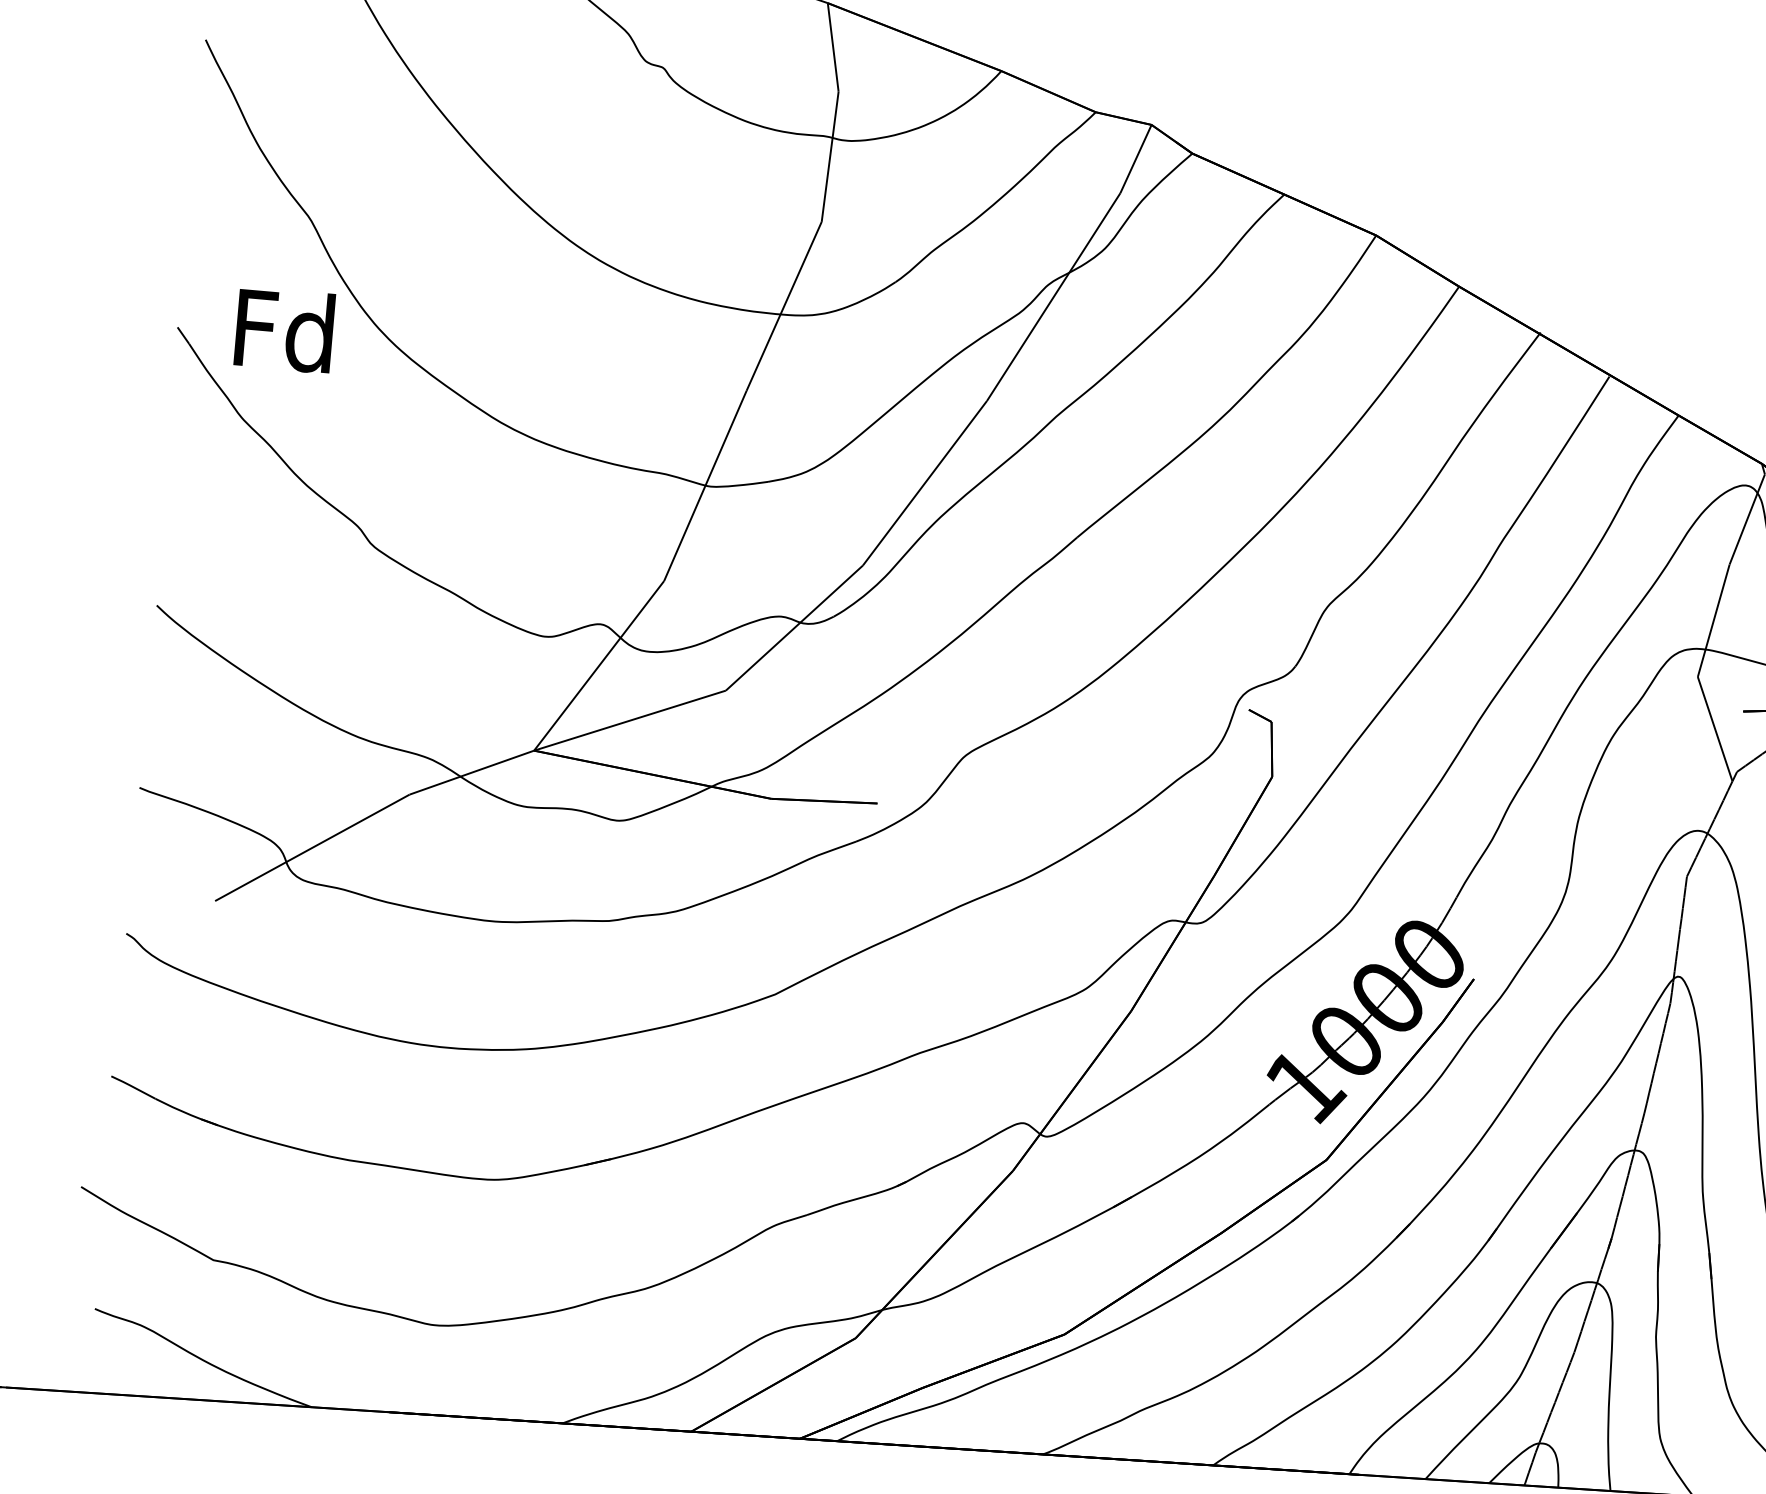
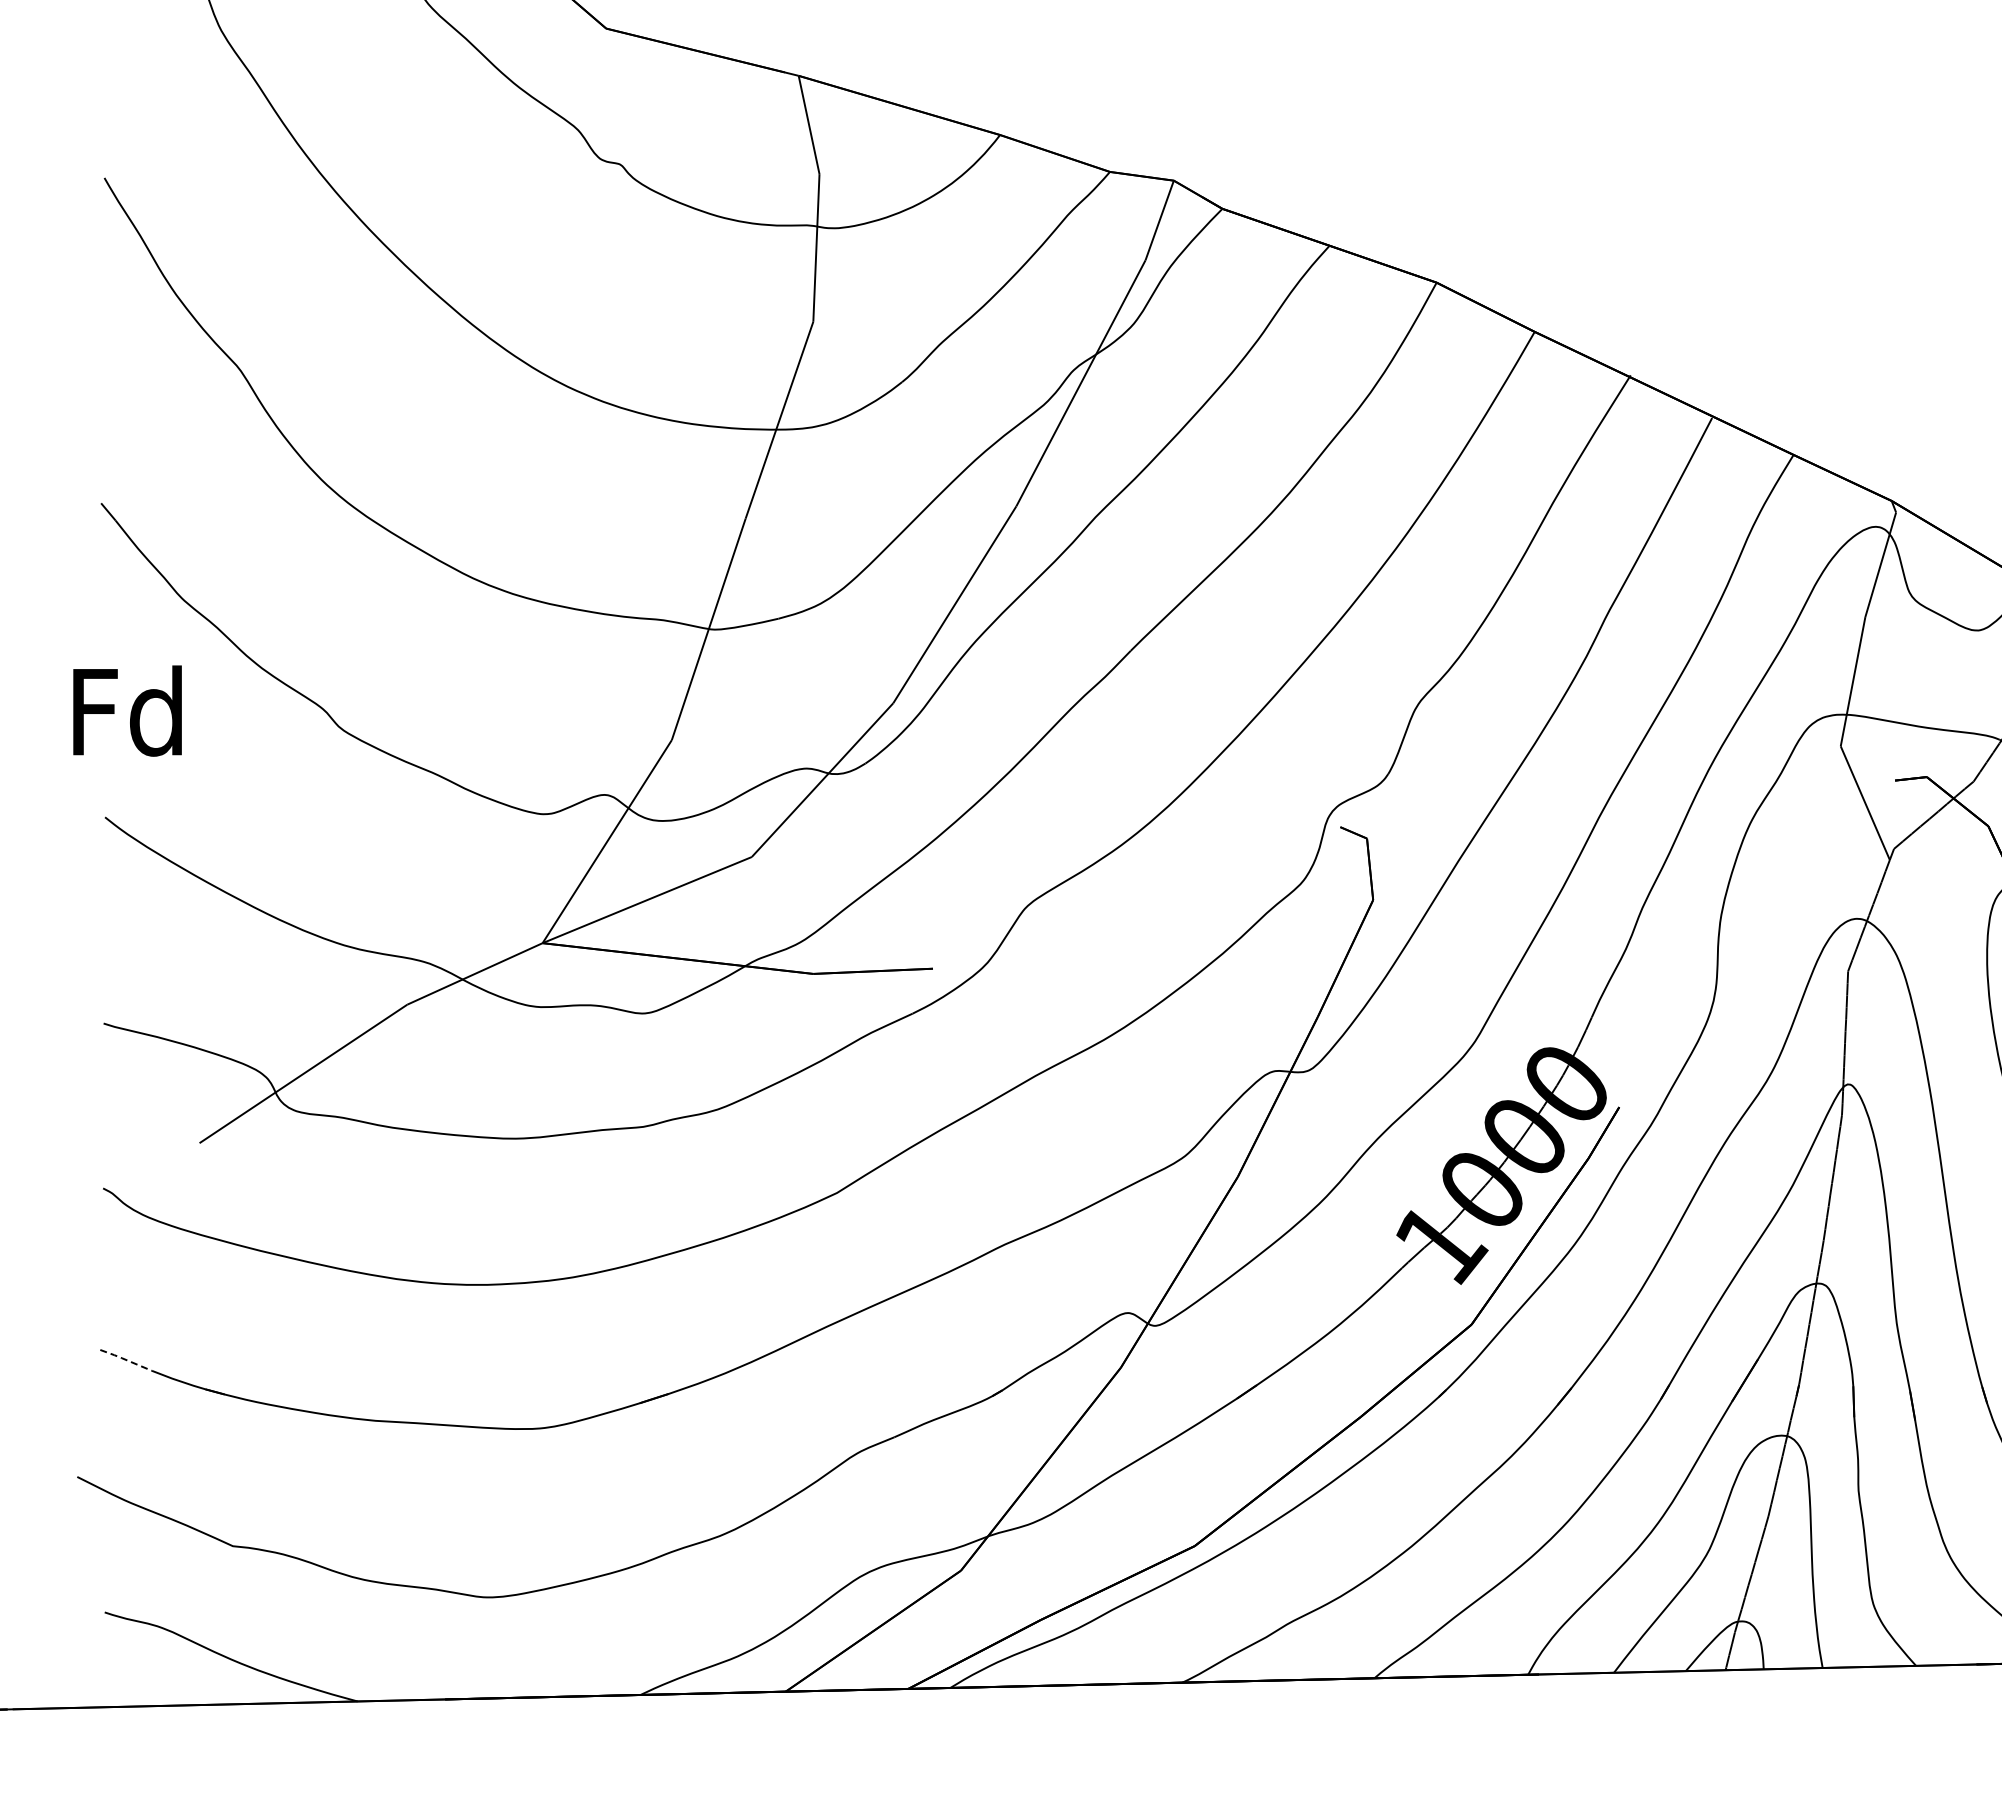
text: (284, 329) -> (127, 710), moved
line: (132, 1086) -> (125, 1359), solid -> dashed

